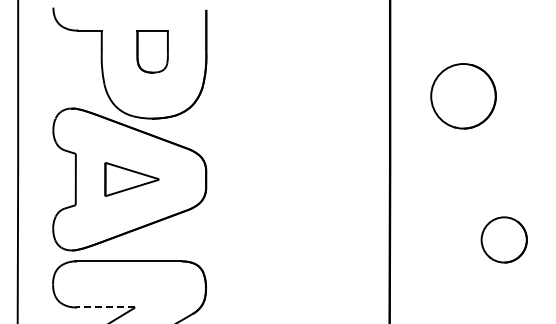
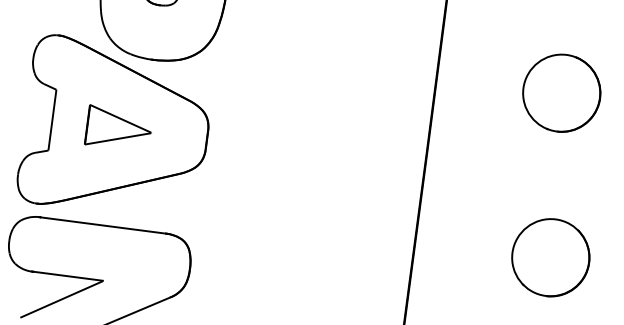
part: (463, 96) -> (561, 93), moved
part: (504, 239) -> (551, 257), size x1.43
line: (105, 307) -> (67, 276), dashed -> solid

